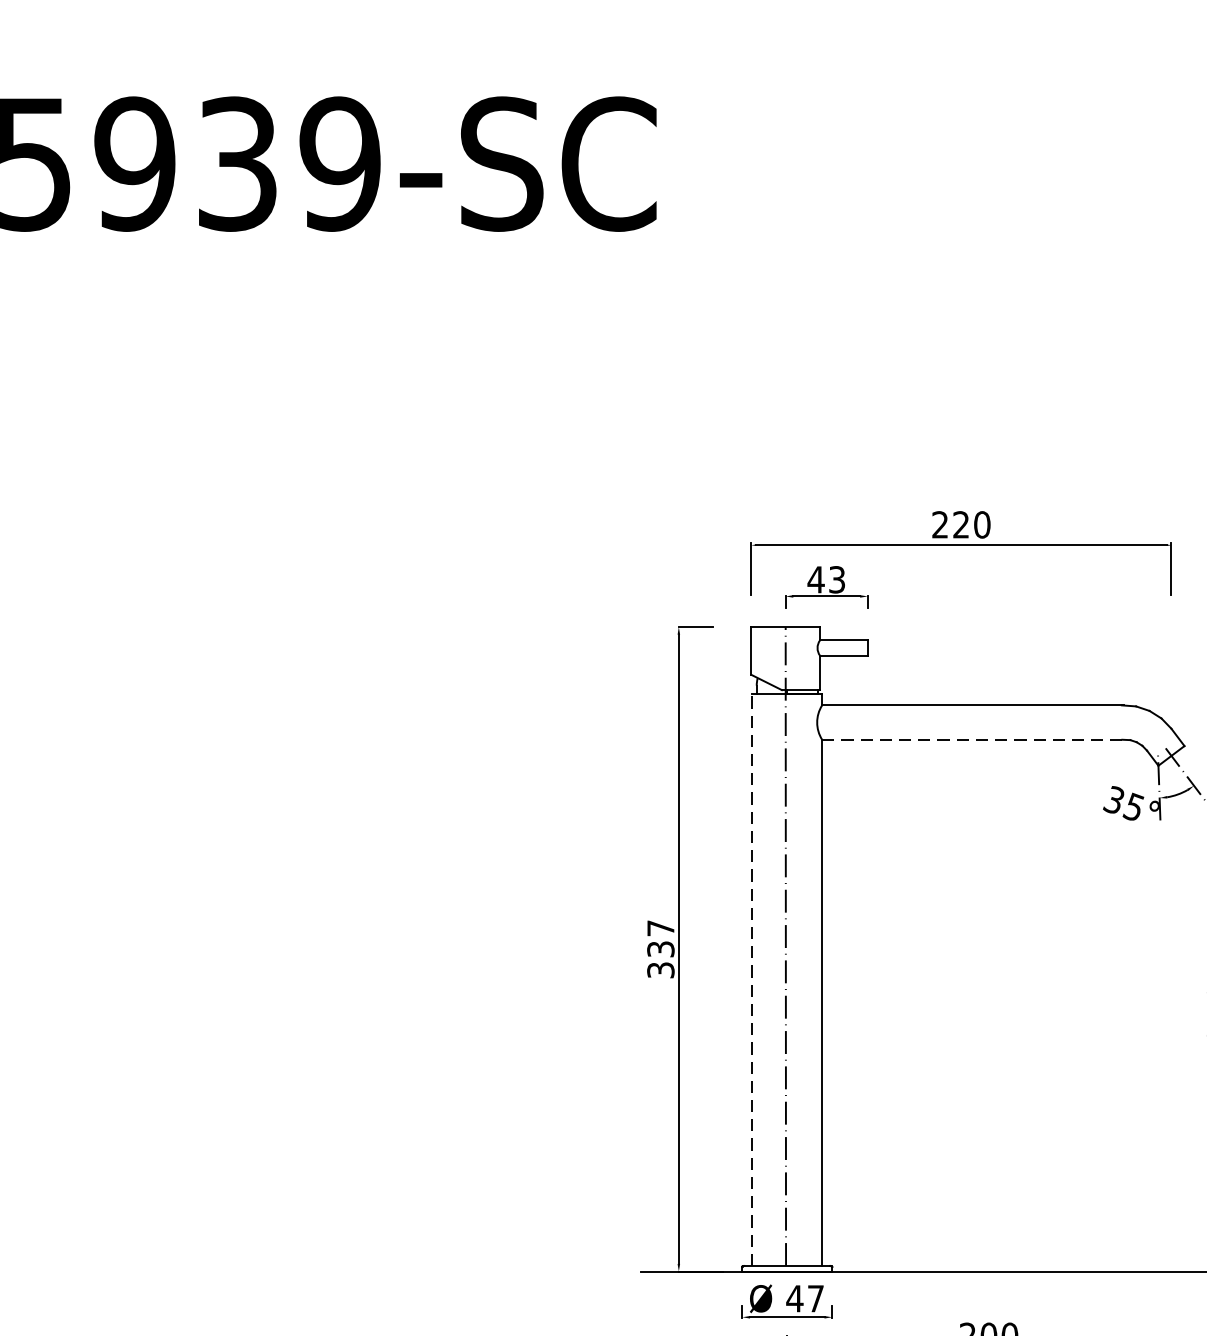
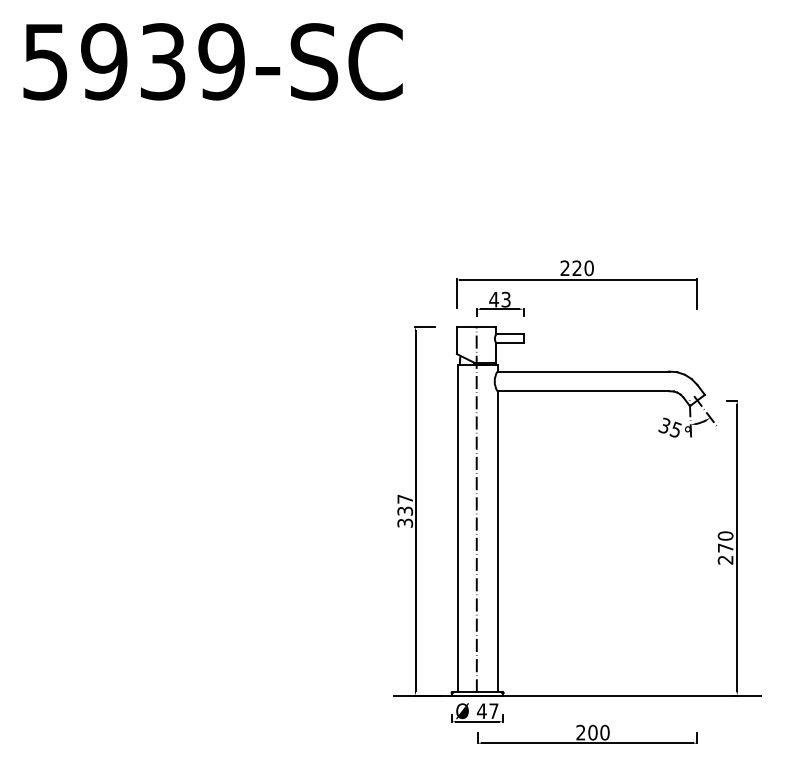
line: (972, 740) -> (583, 391), dashed -> solid
line: (752, 979) -> (457, 528), dashed -> solid

